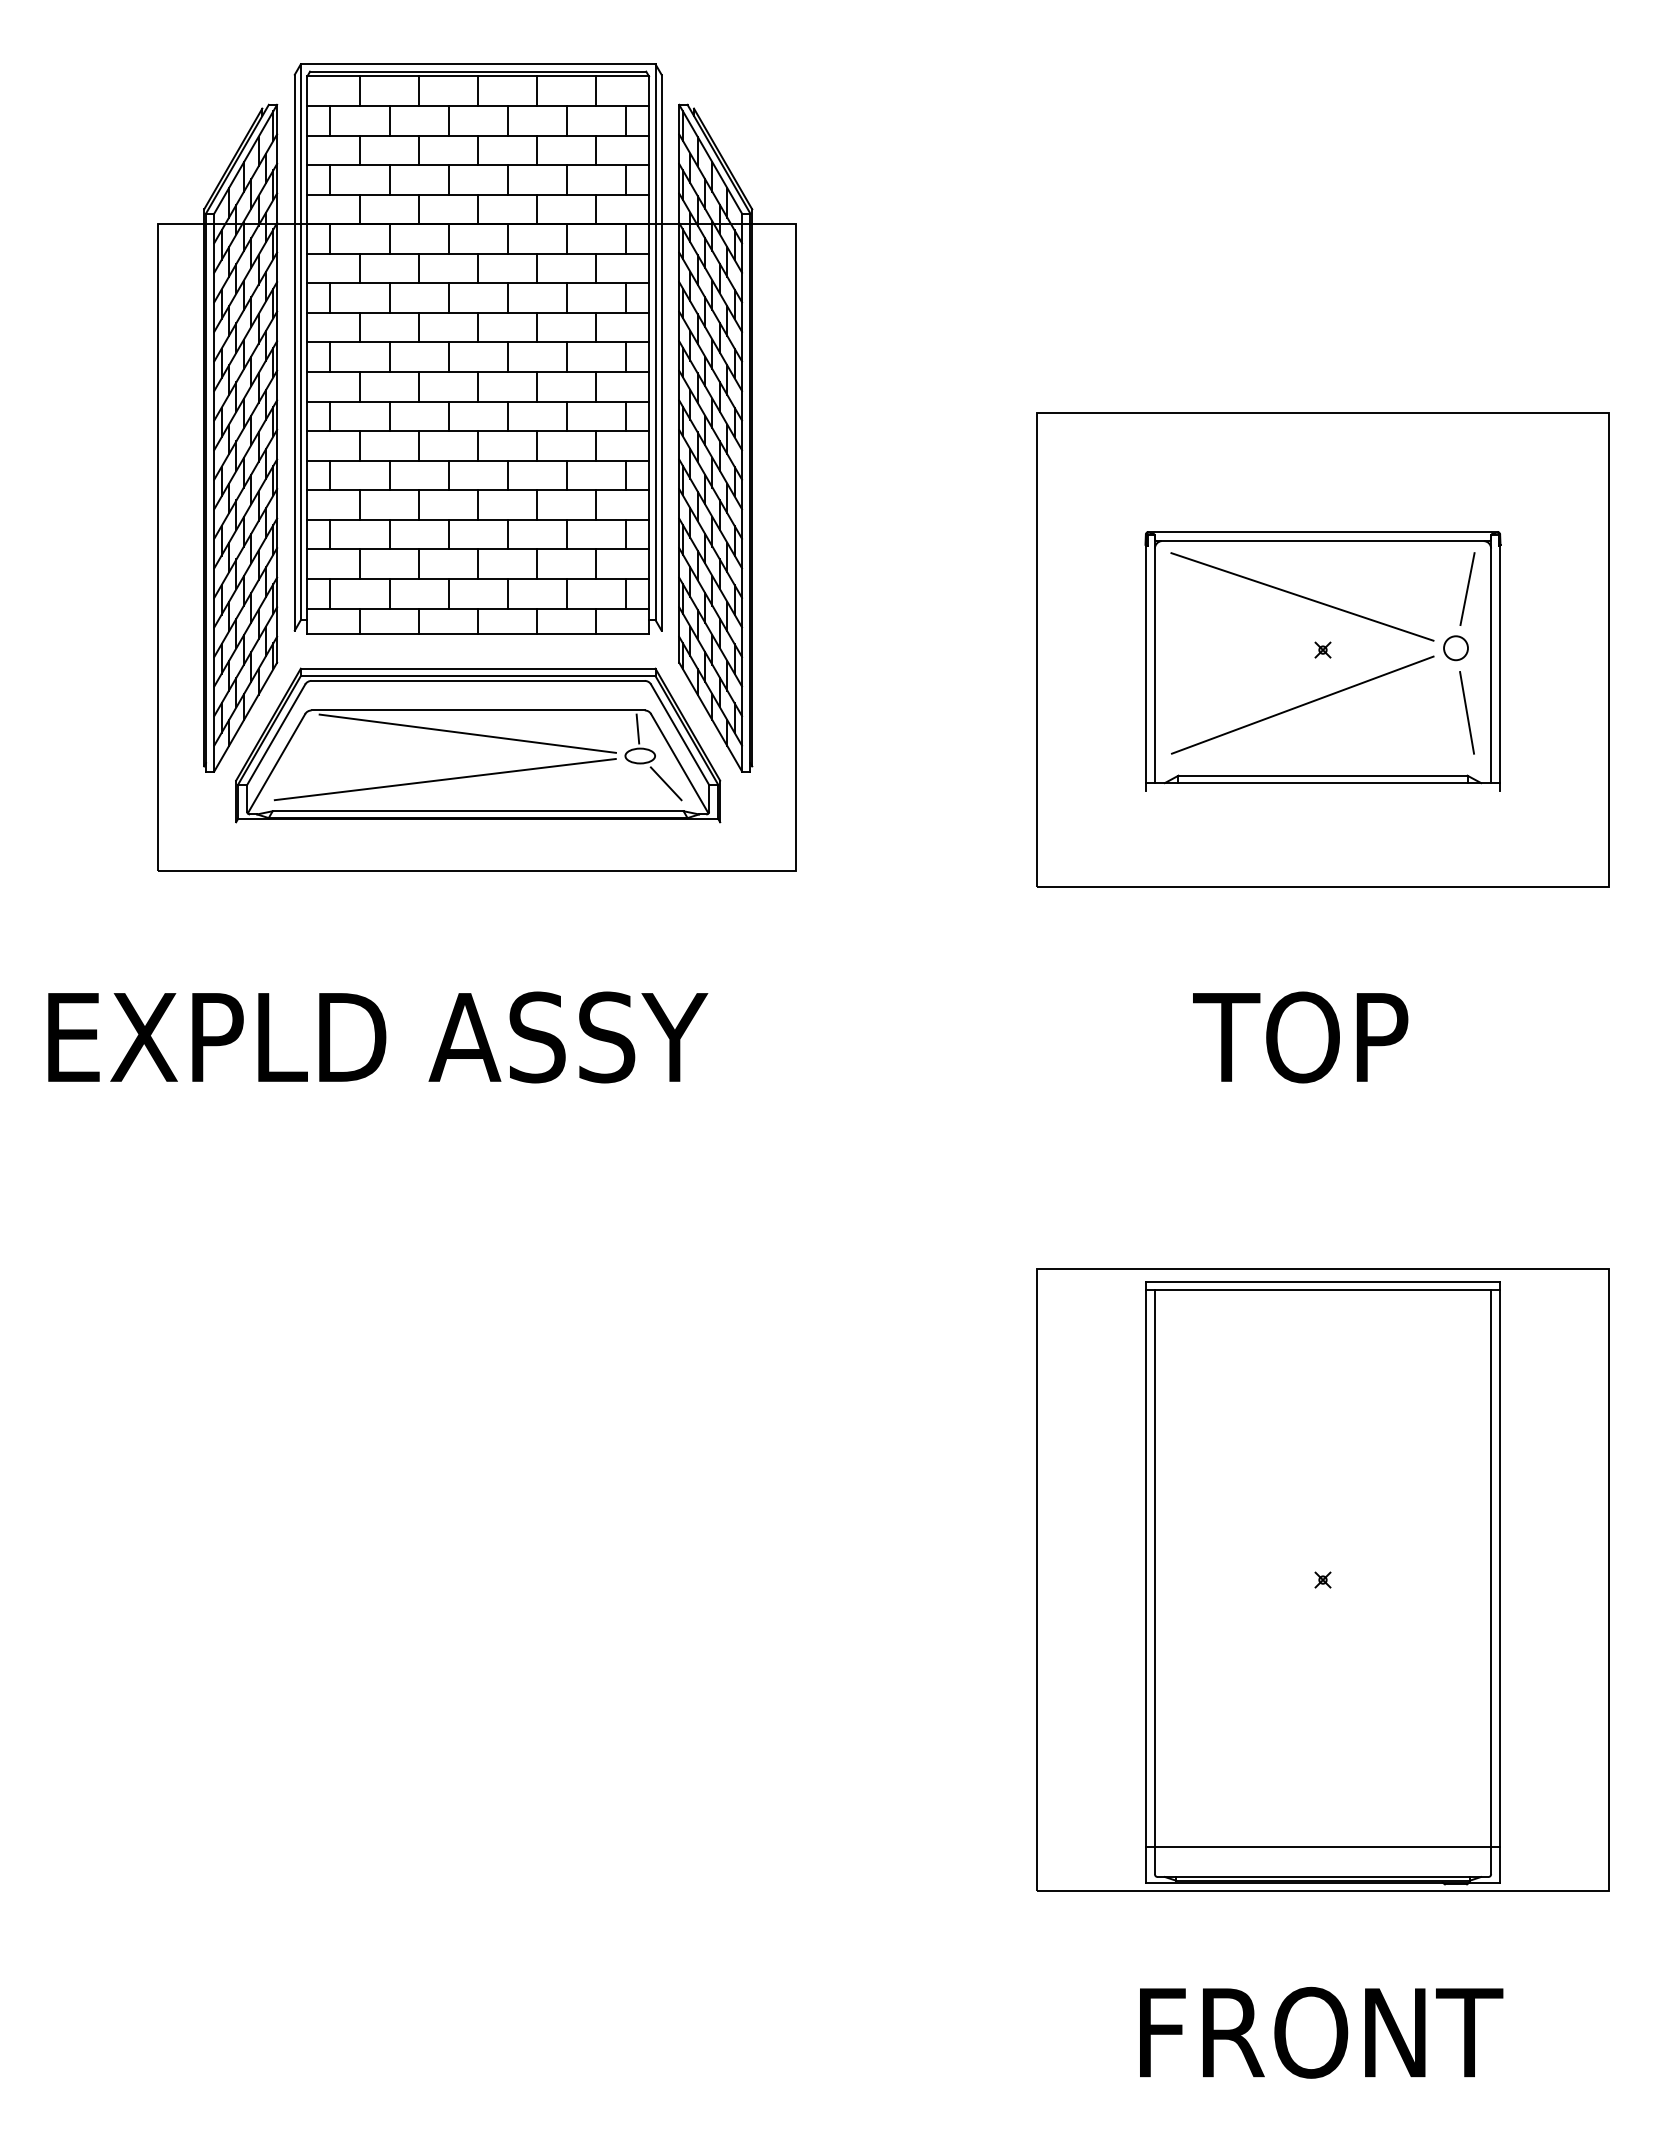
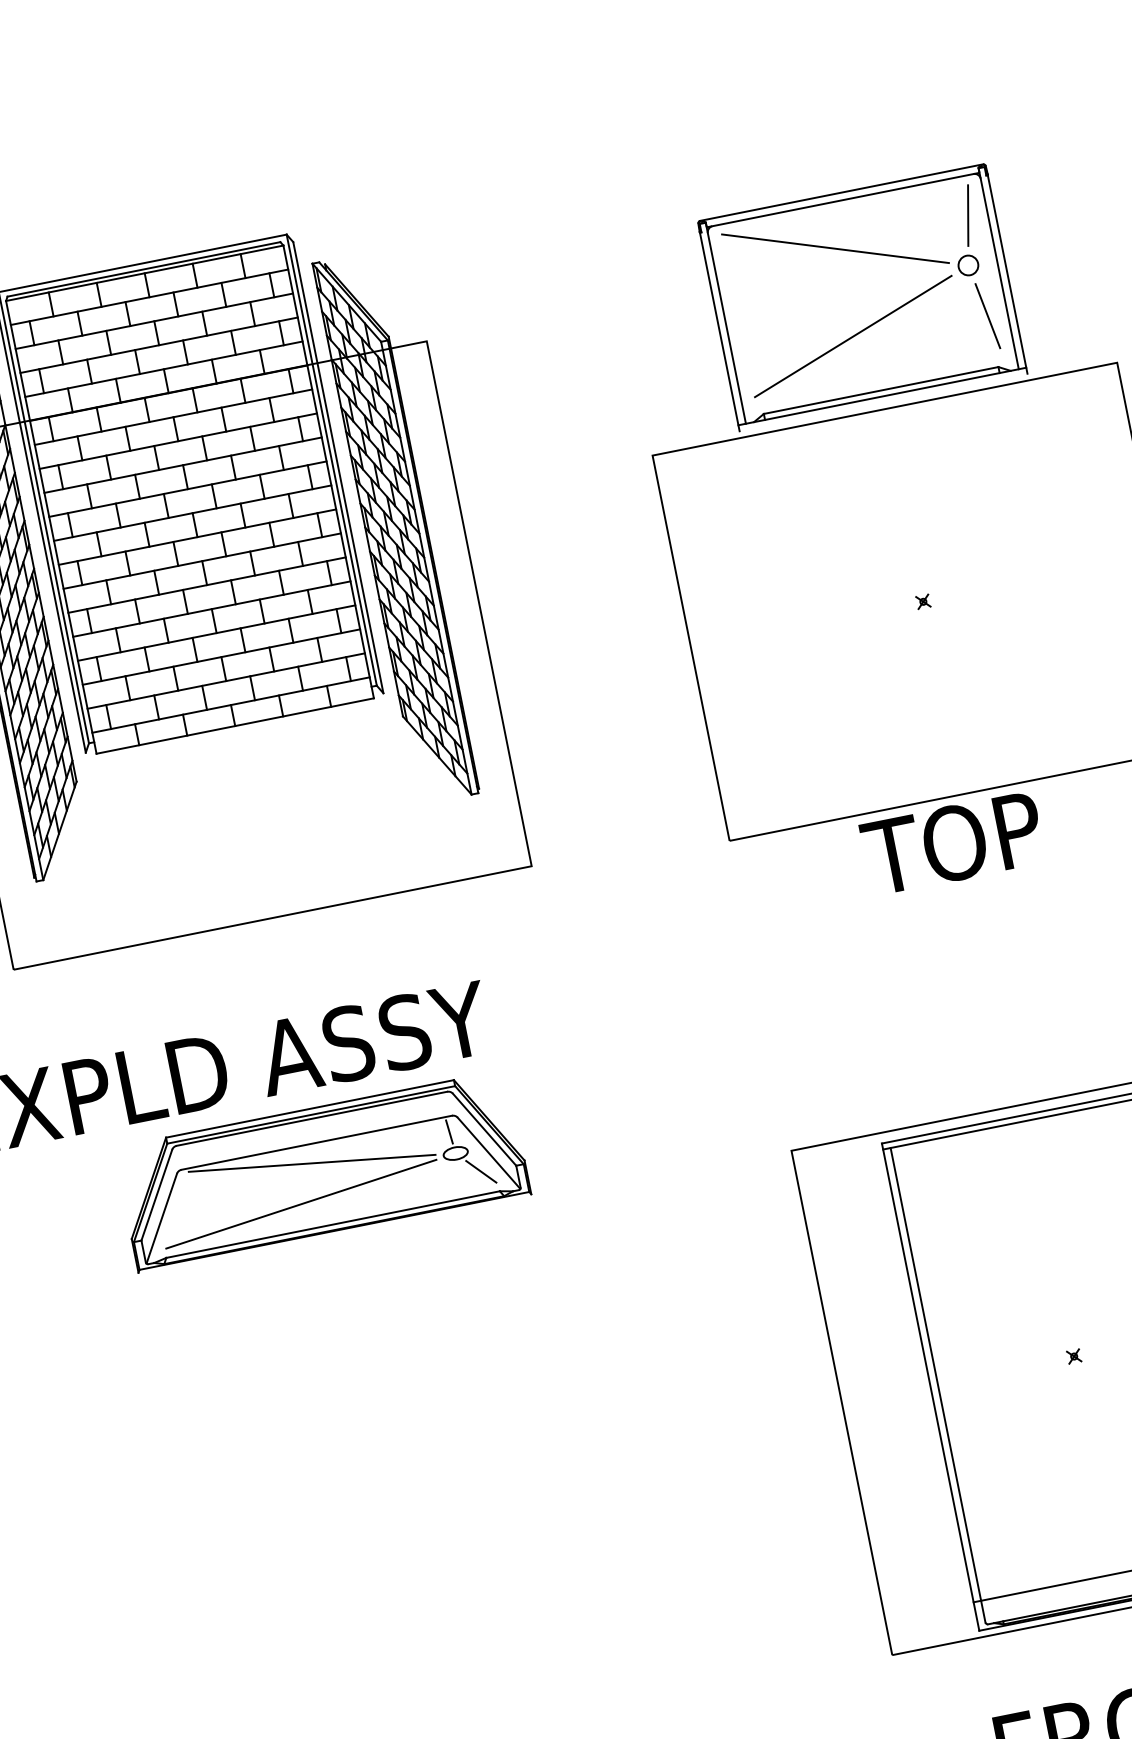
part: (1322, 661) -> (862, 297), moved
part: (478, 745) -> (322, 1171), moved
text: (1300, 1037) -> (952, 843), moved

